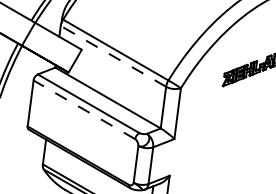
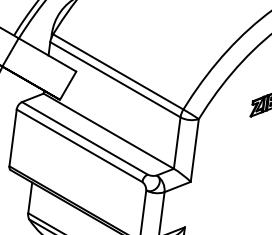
line: (113, 56) -> (115, 79), dashed -> solid
line: (84, 109) -> (79, 145), dashed -> solid

